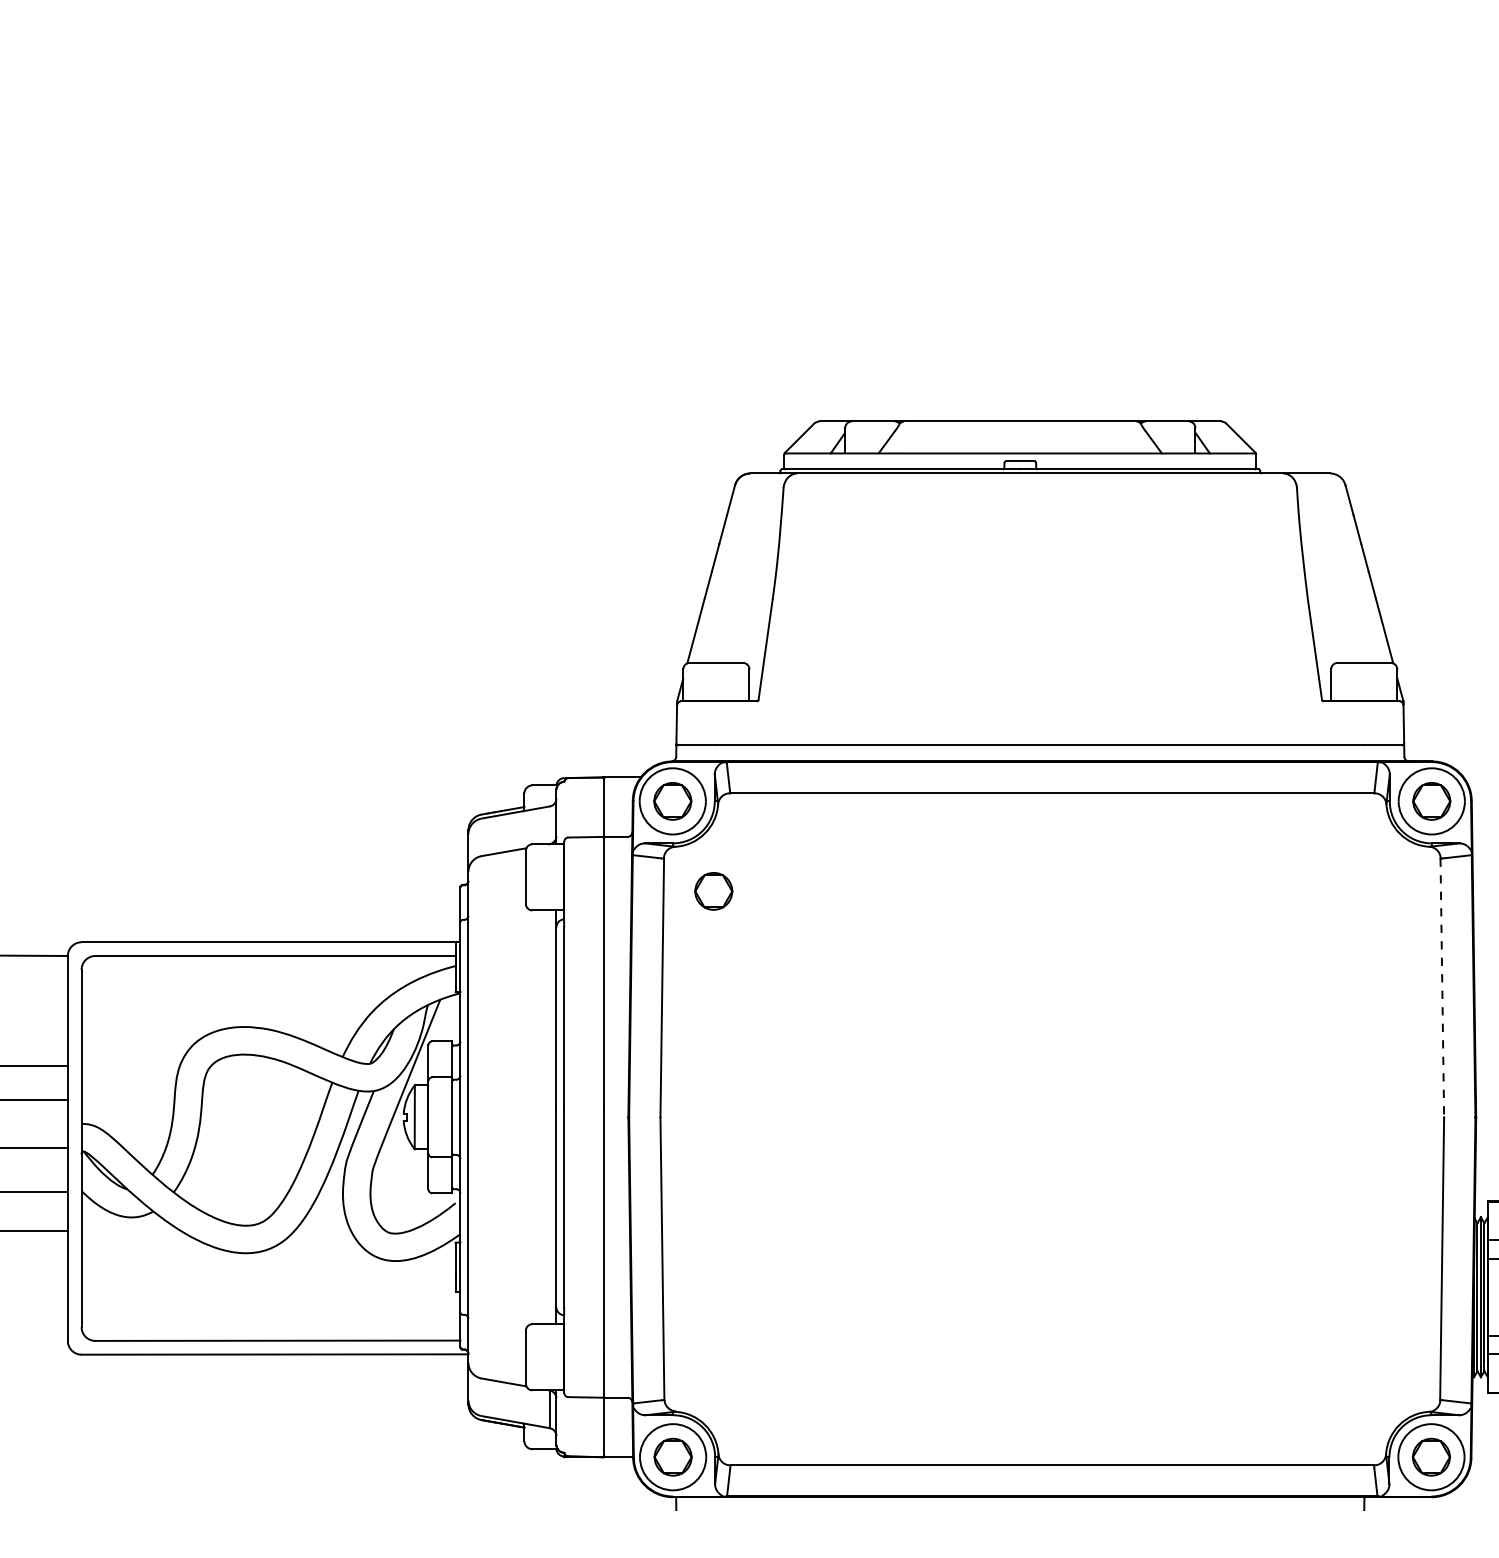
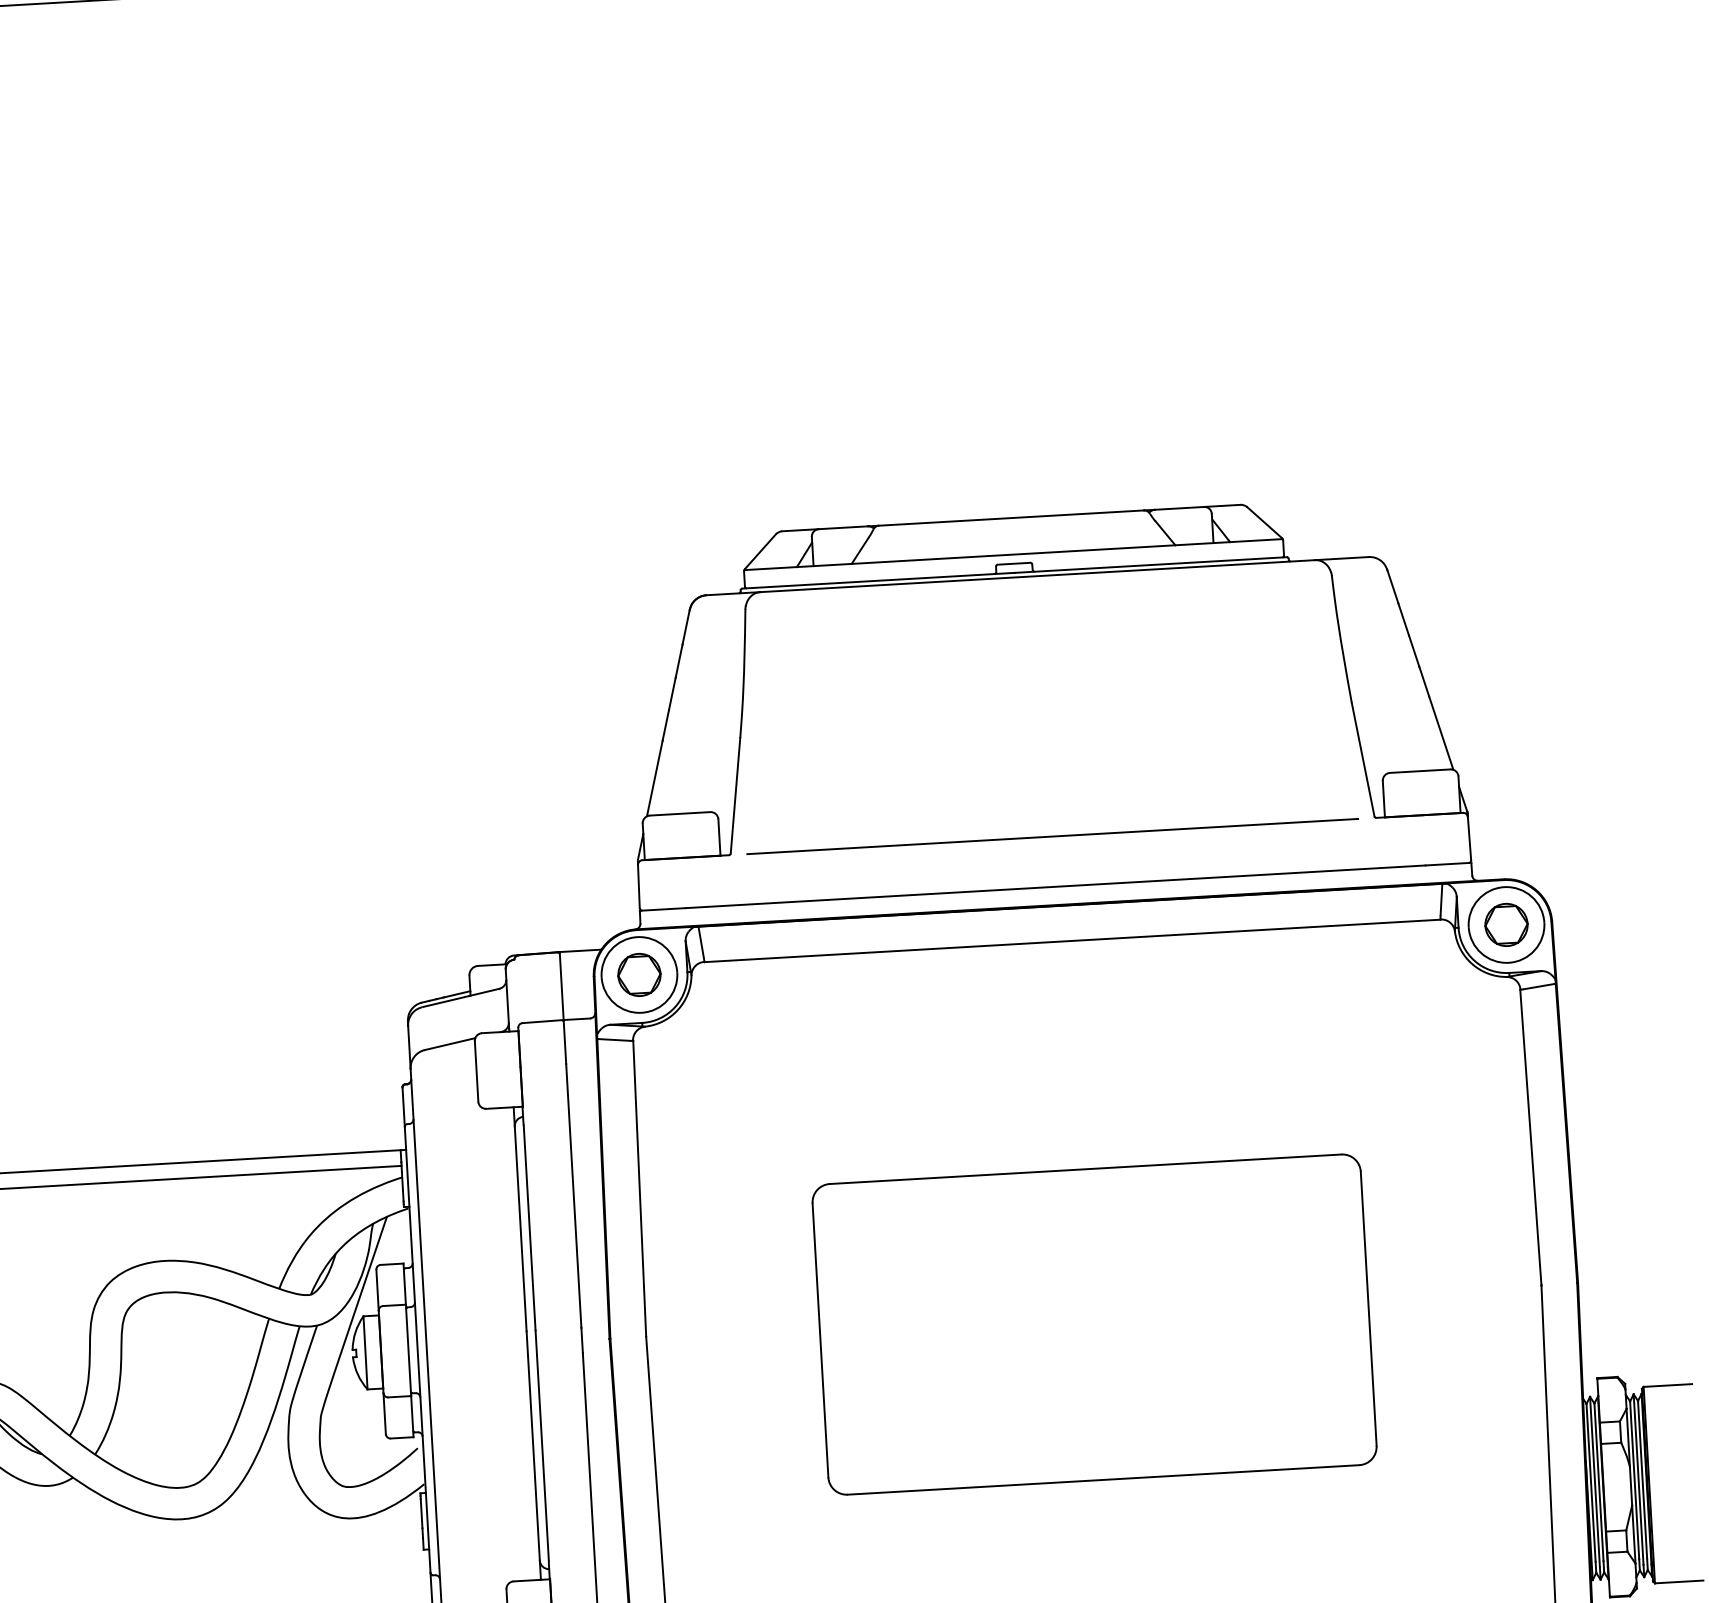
line: (1039, 701) -> (1051, 836), added
part: (713, 891) -> (691, 1075), removed
line: (1442, 988) -> (1531, 1138), dashed -> solid
part: (1052, 1129) -> (1094, 1324), added

